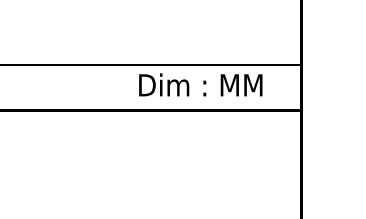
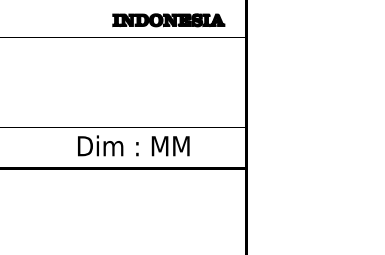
text: (200, 84) -> (133, 145), moved

